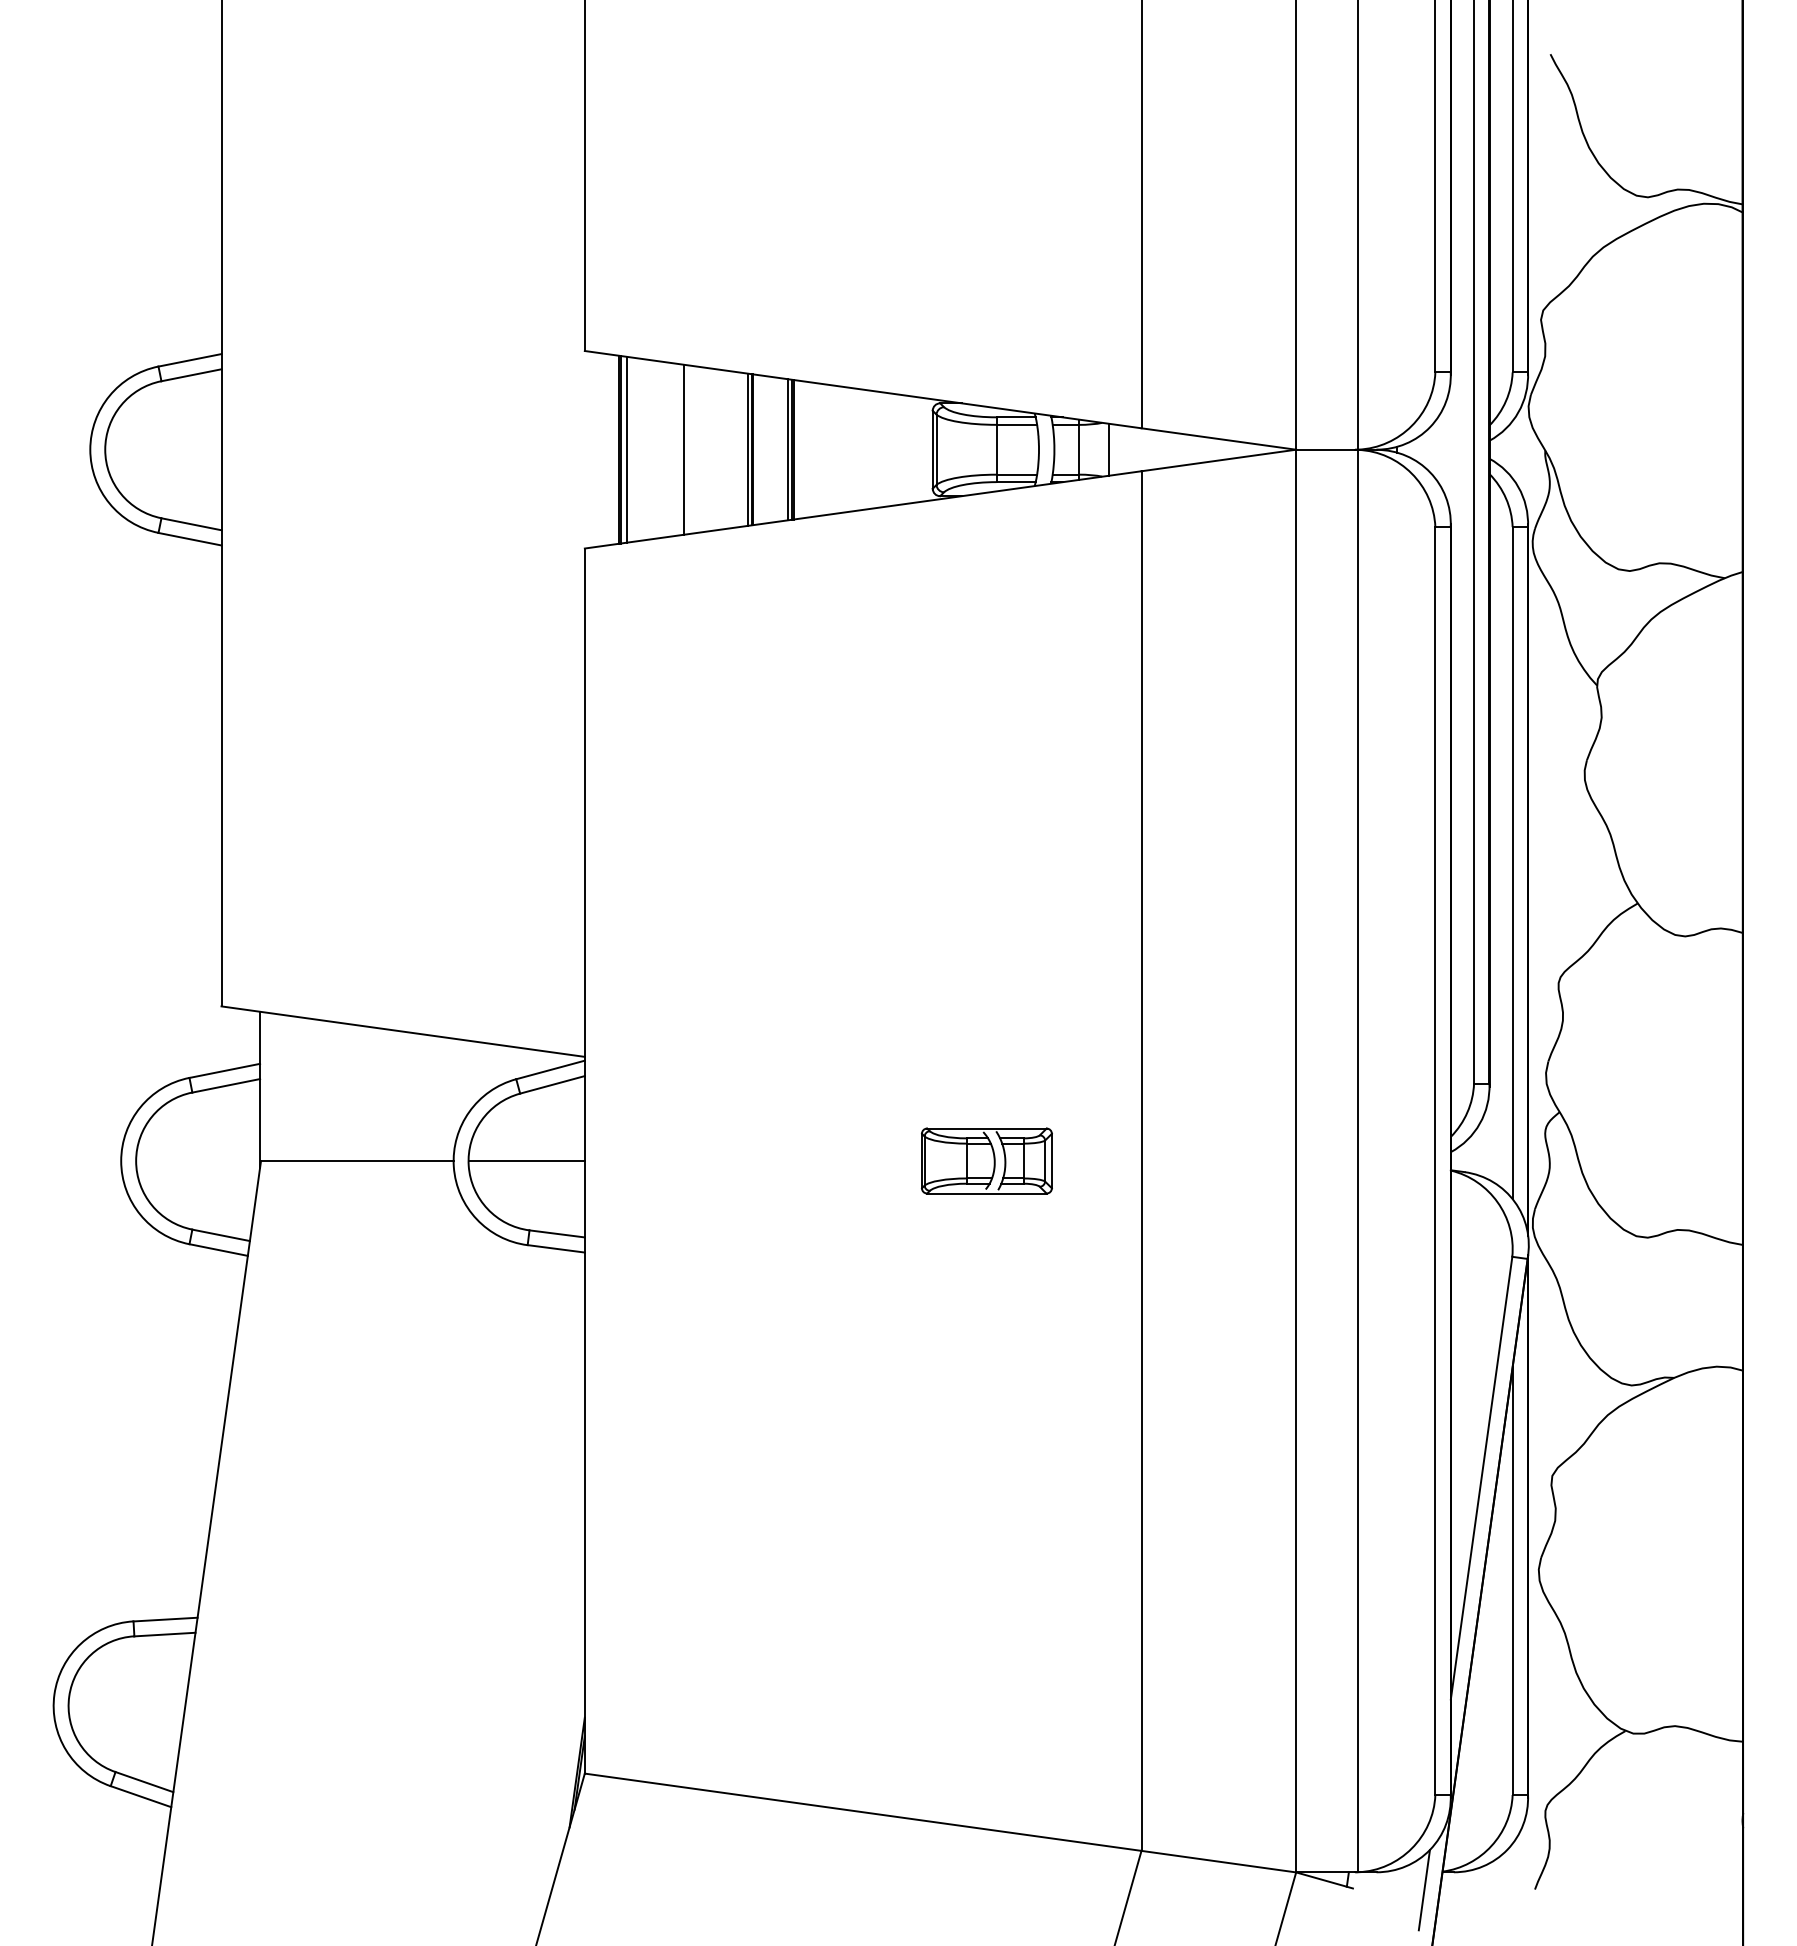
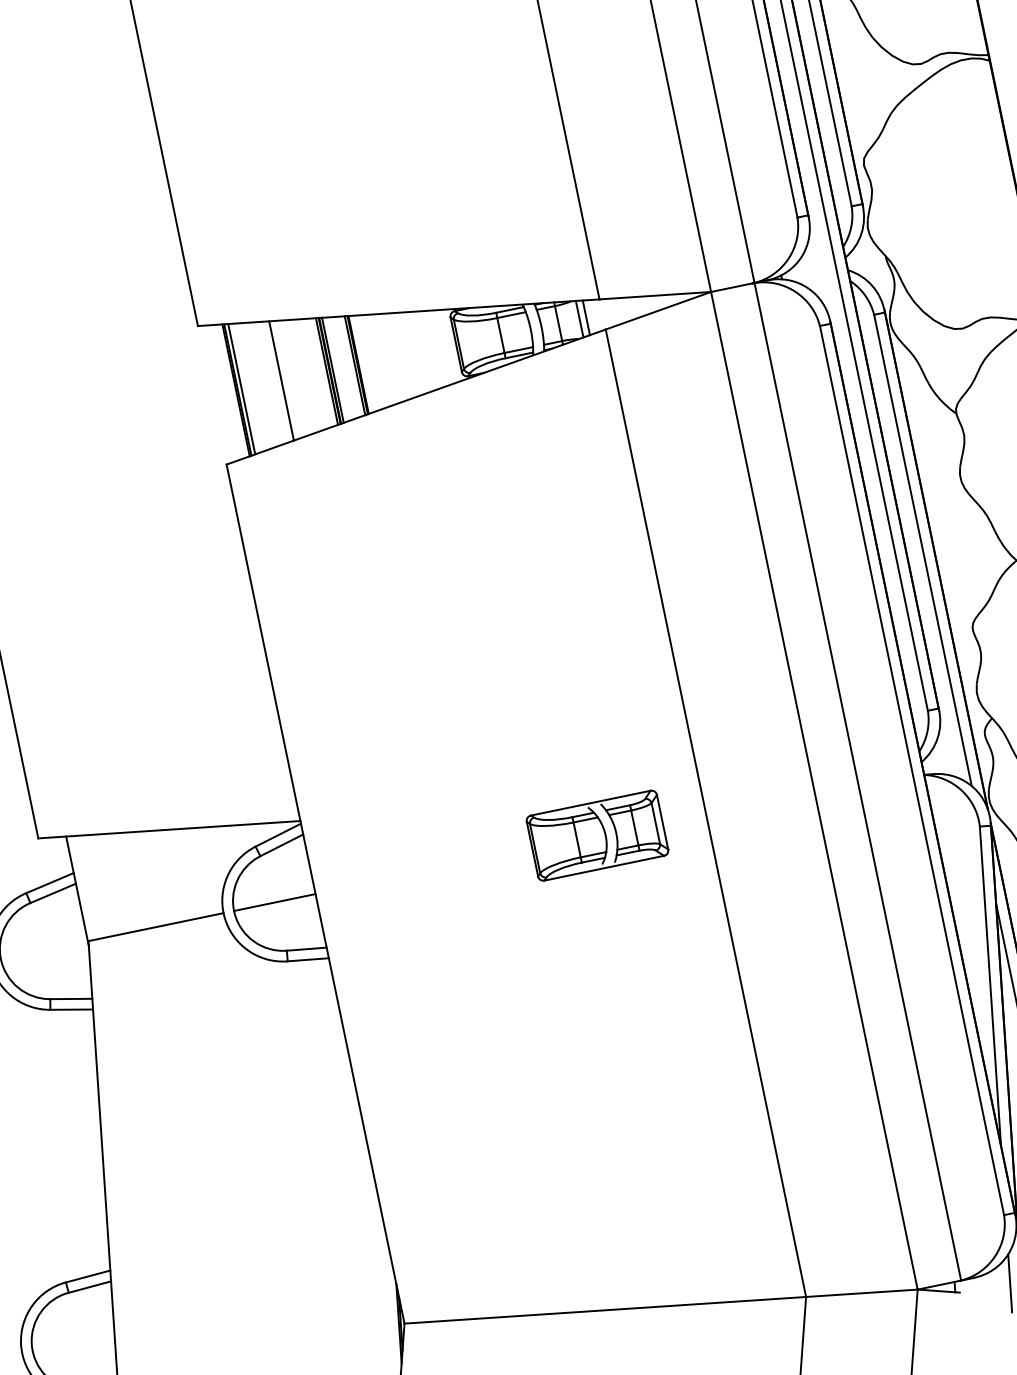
line: (756, 449) -> (332, 370), added
line: (1118, 449) -> (586, 317), added
part: (986, 1160) -> (597, 835), size x1.43

